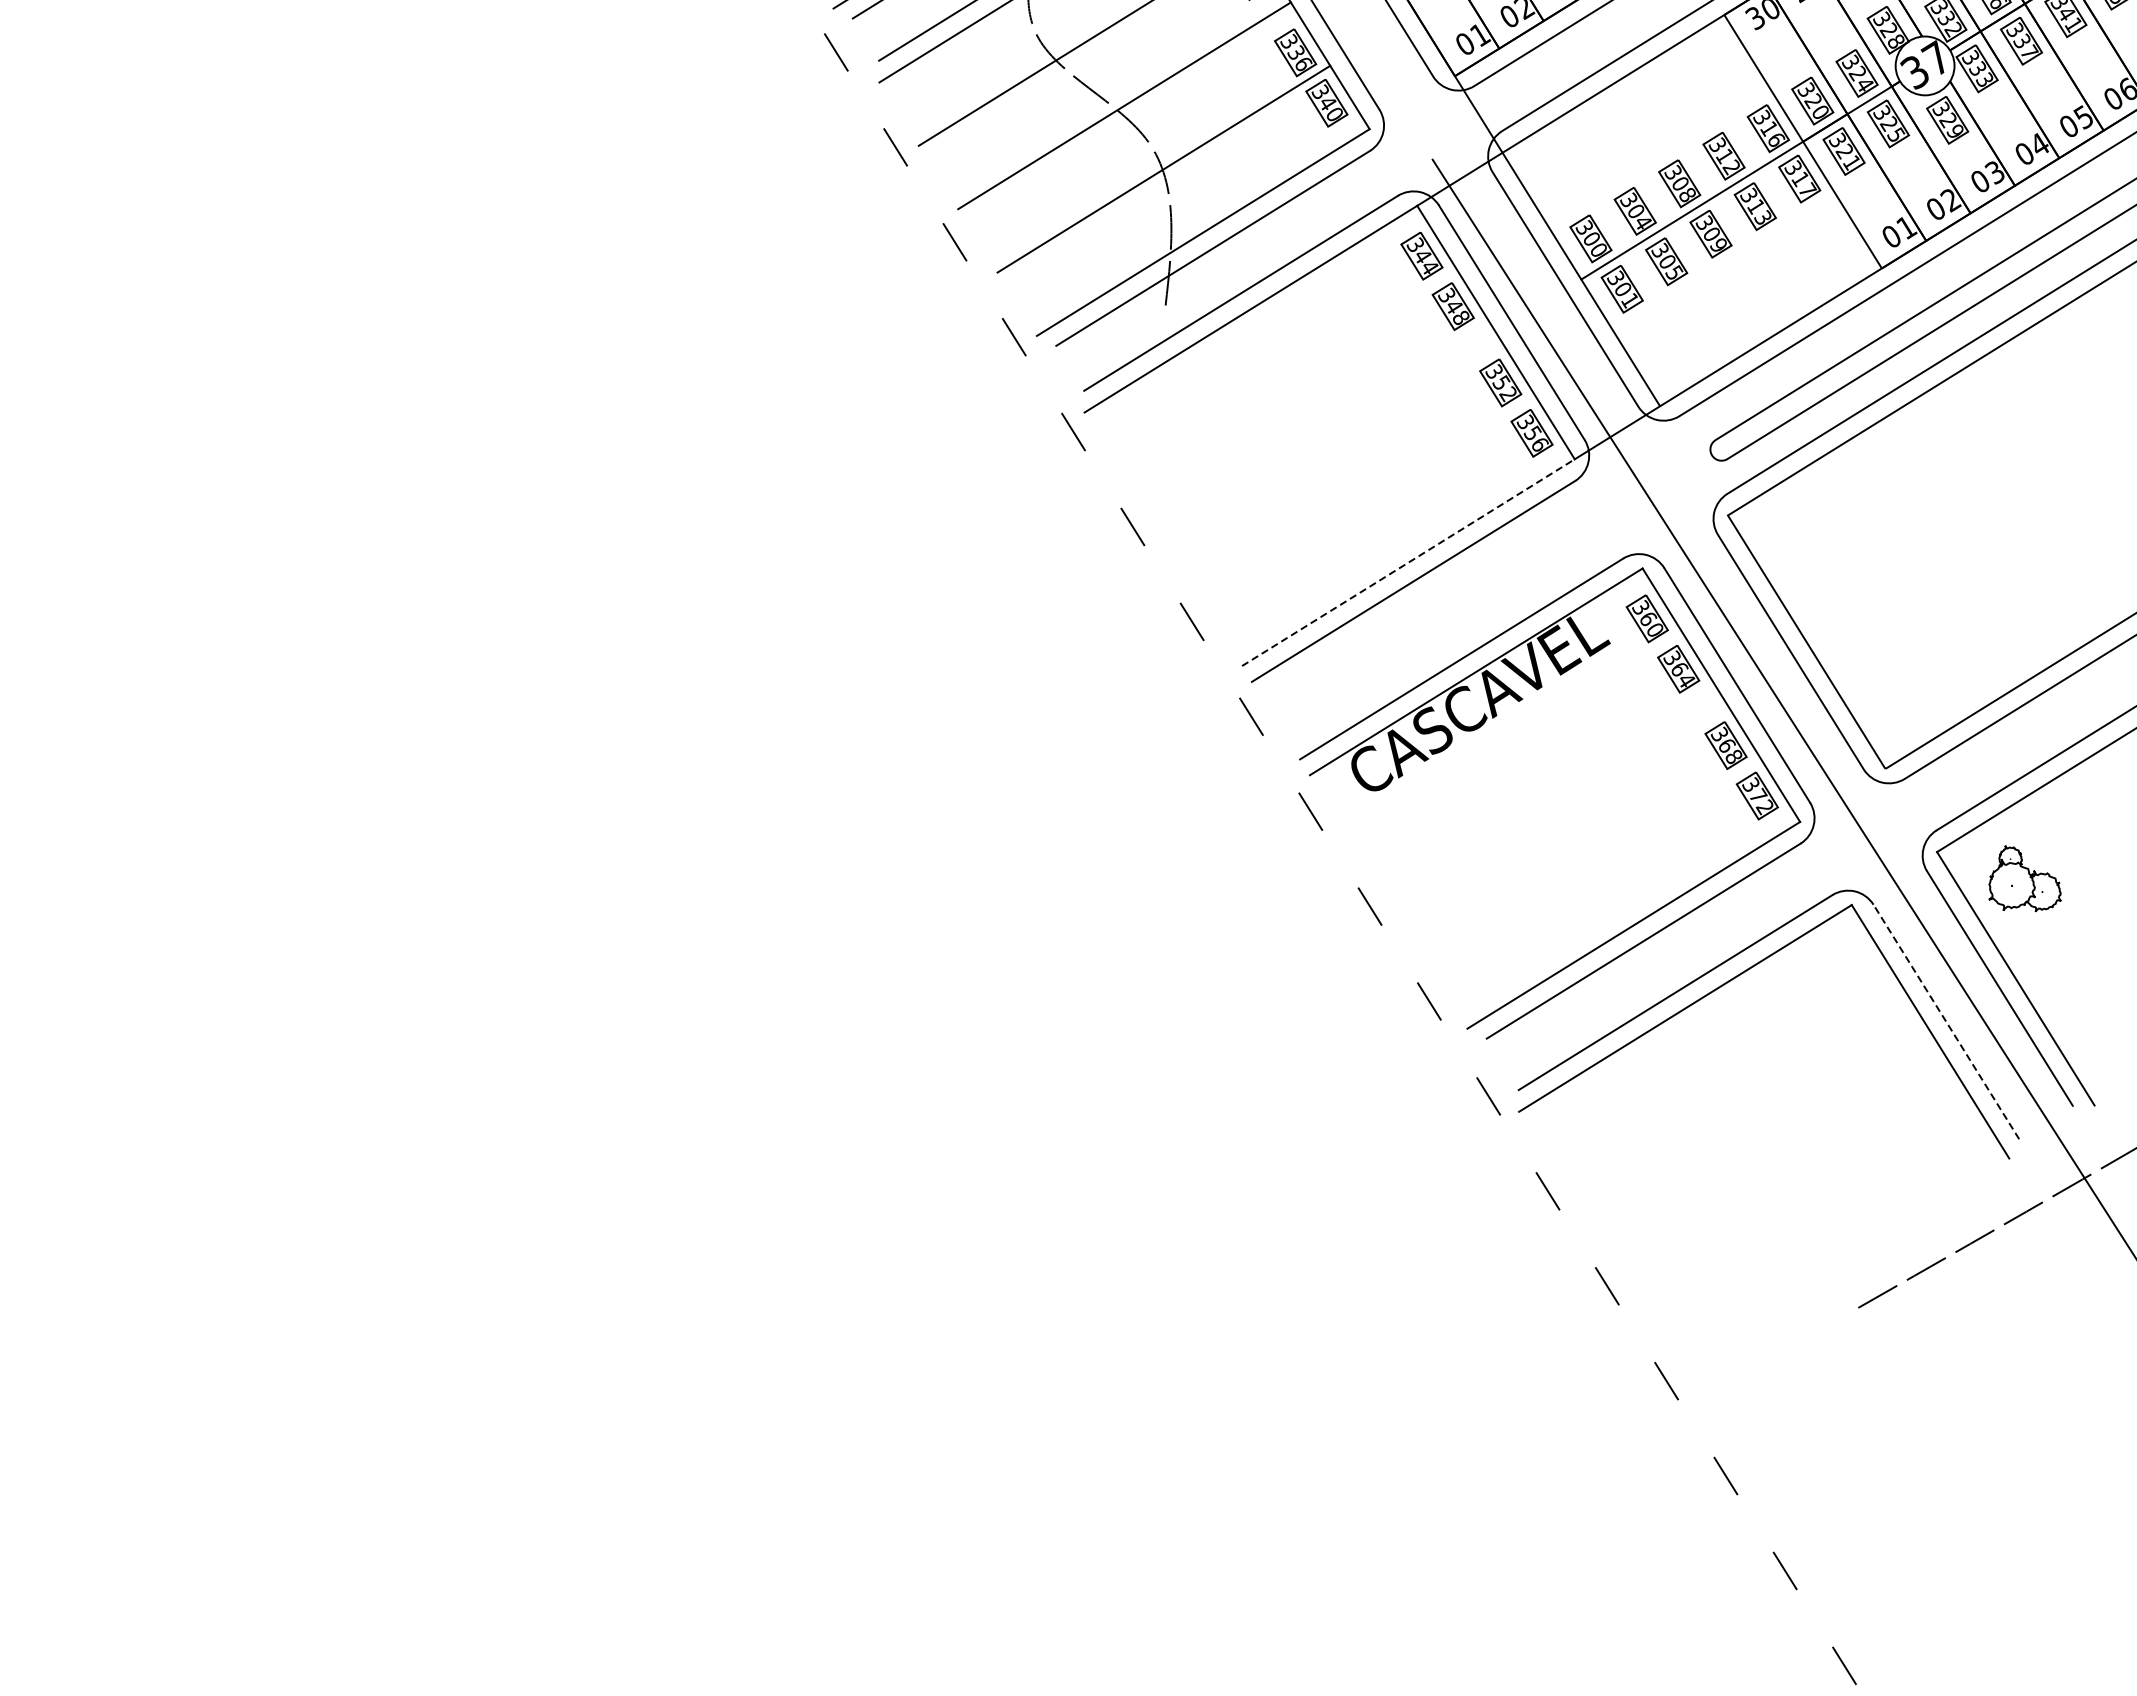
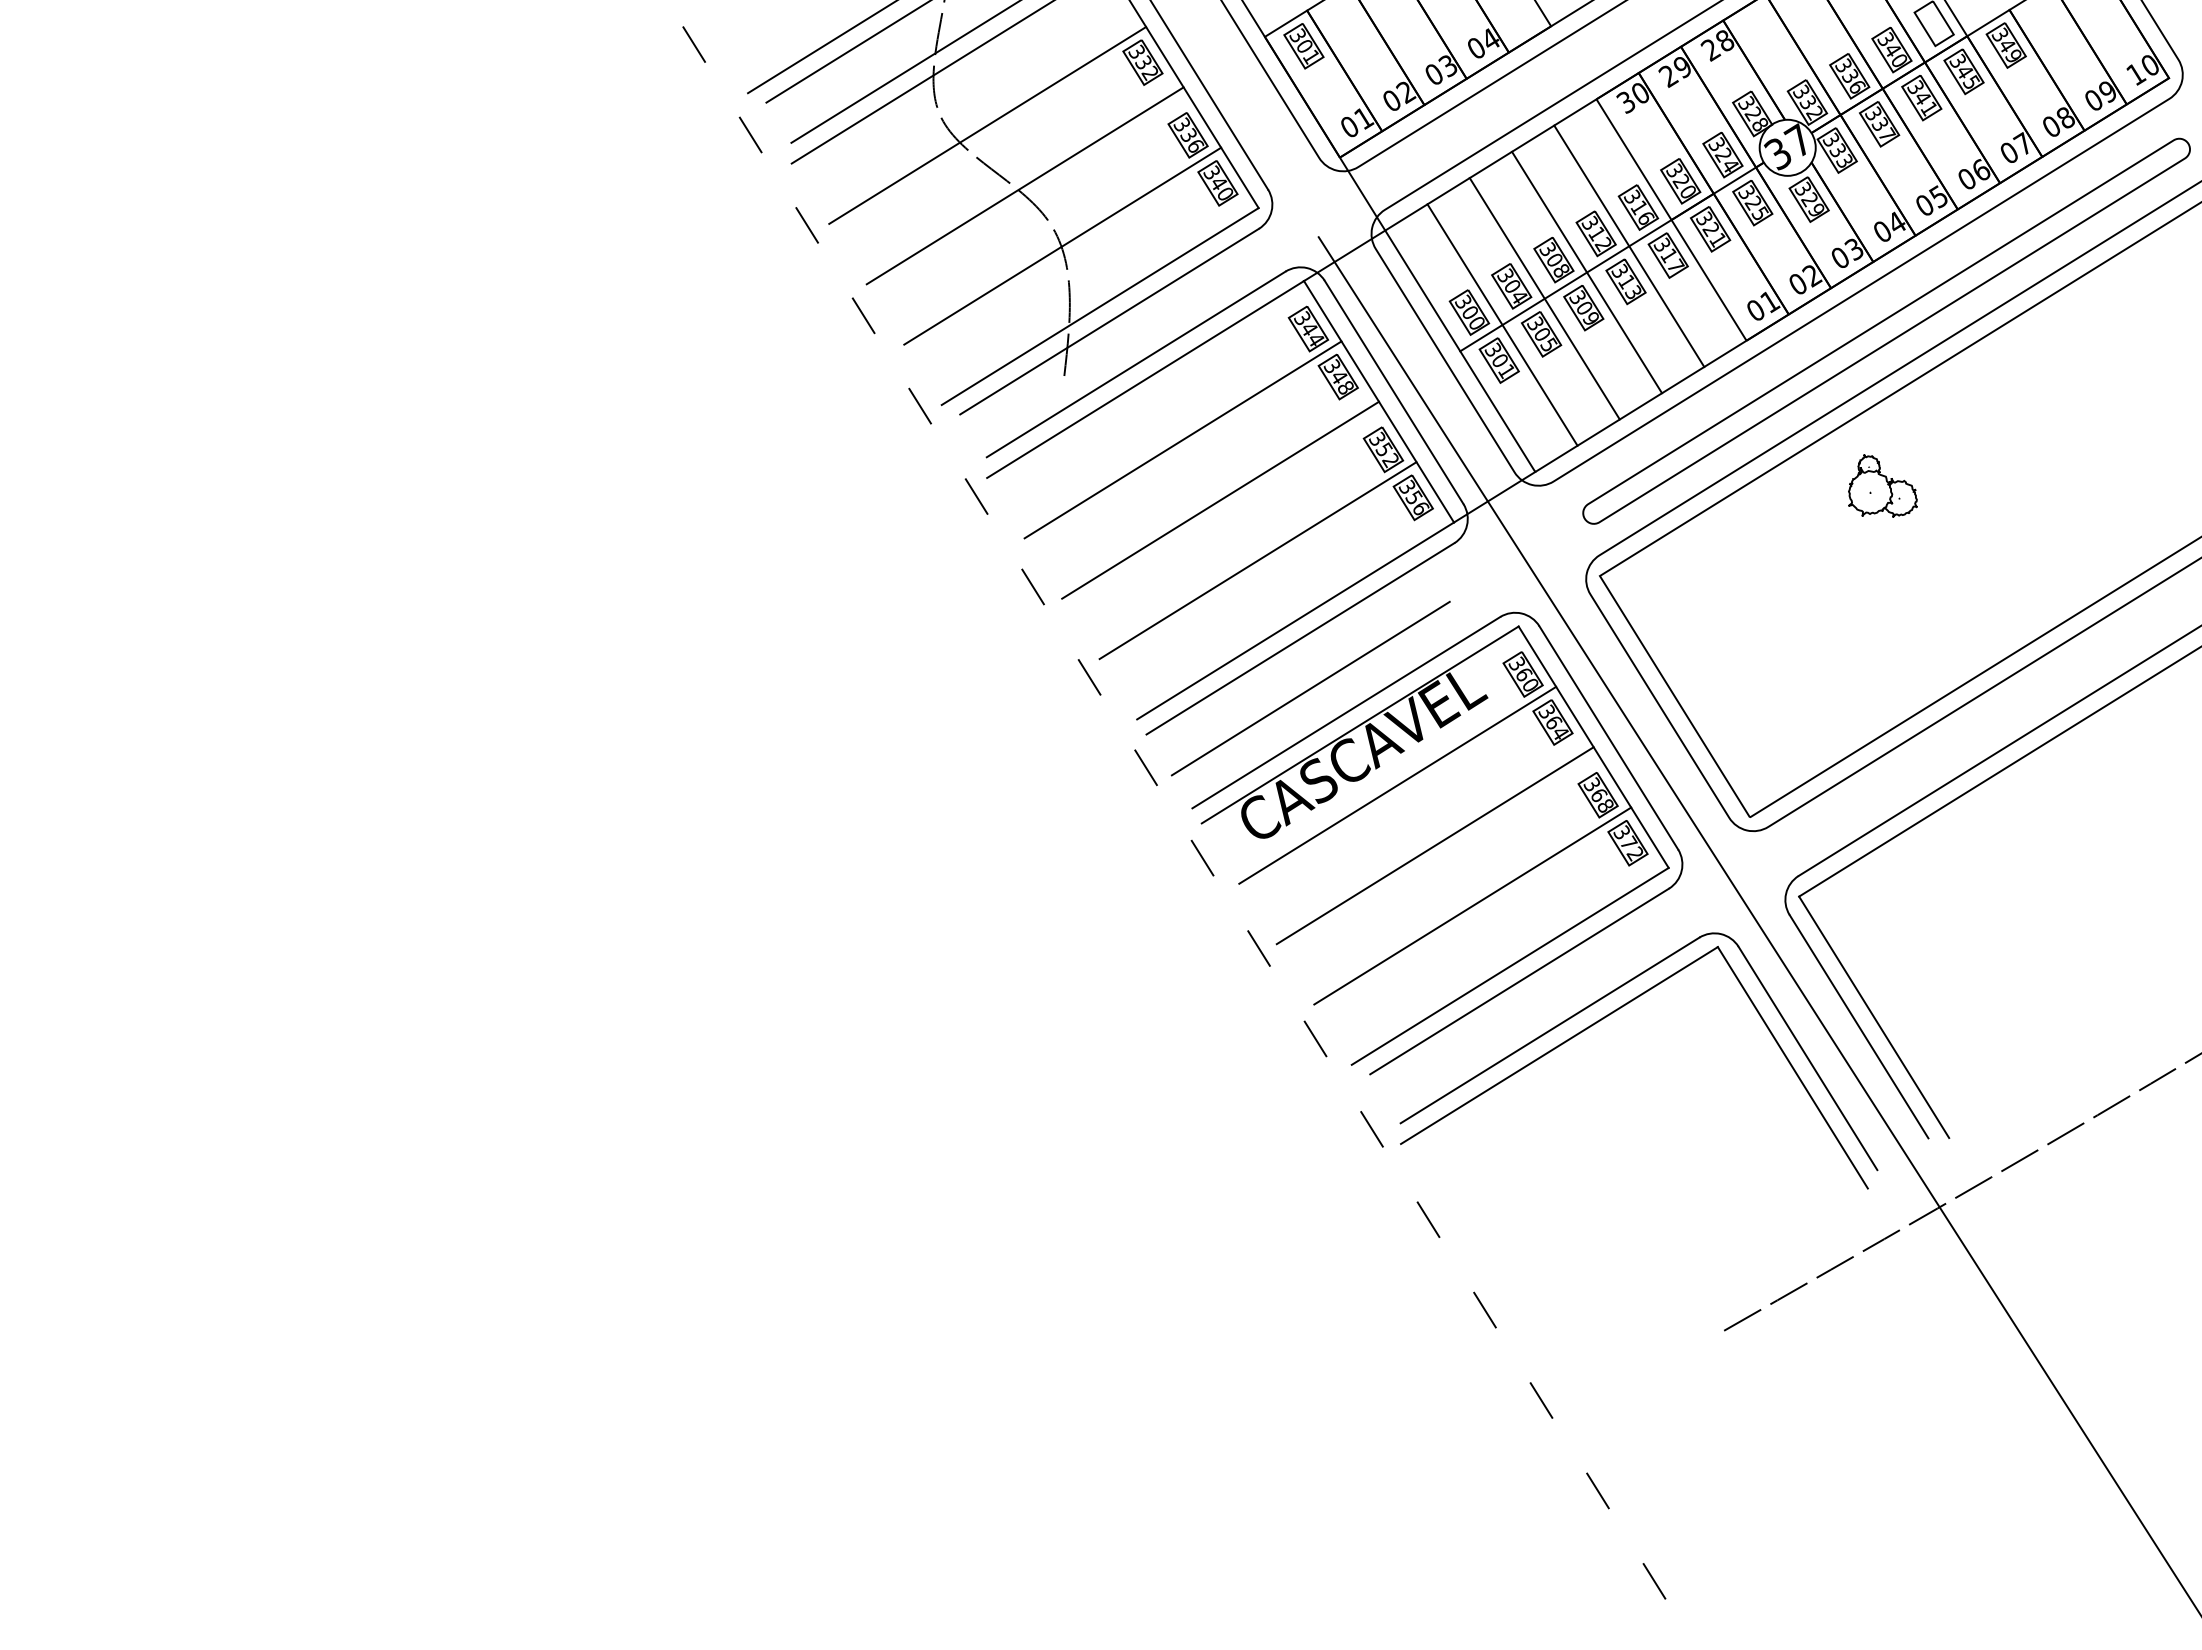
line: (1758, 169) -> (1629, 246), added
line: (1714, 196) -> (1587, 272), added
line: (1669, 224) -> (1544, 298), added
line: (1625, 251) -> (1502, 324), added
line: (1289, 372) -> (1182, 439), added
line: (1329, 435) -> (1220, 499), added
line: (1368, 499) -> (1257, 560), added
line: (1408, 562) -> (1295, 620), dashed -> solid
line: (1424, 633) -> (1310, 688), added
line: (1515, 734) -> (1397, 784), added
line: (1554, 798) -> (1434, 845), added
line: (1594, 861) -> (1472, 905), added
part: (2024, 878) -> (1882, 485), moved
line: (1945, 1022) -> (1807, 1058), dashed -> solid

